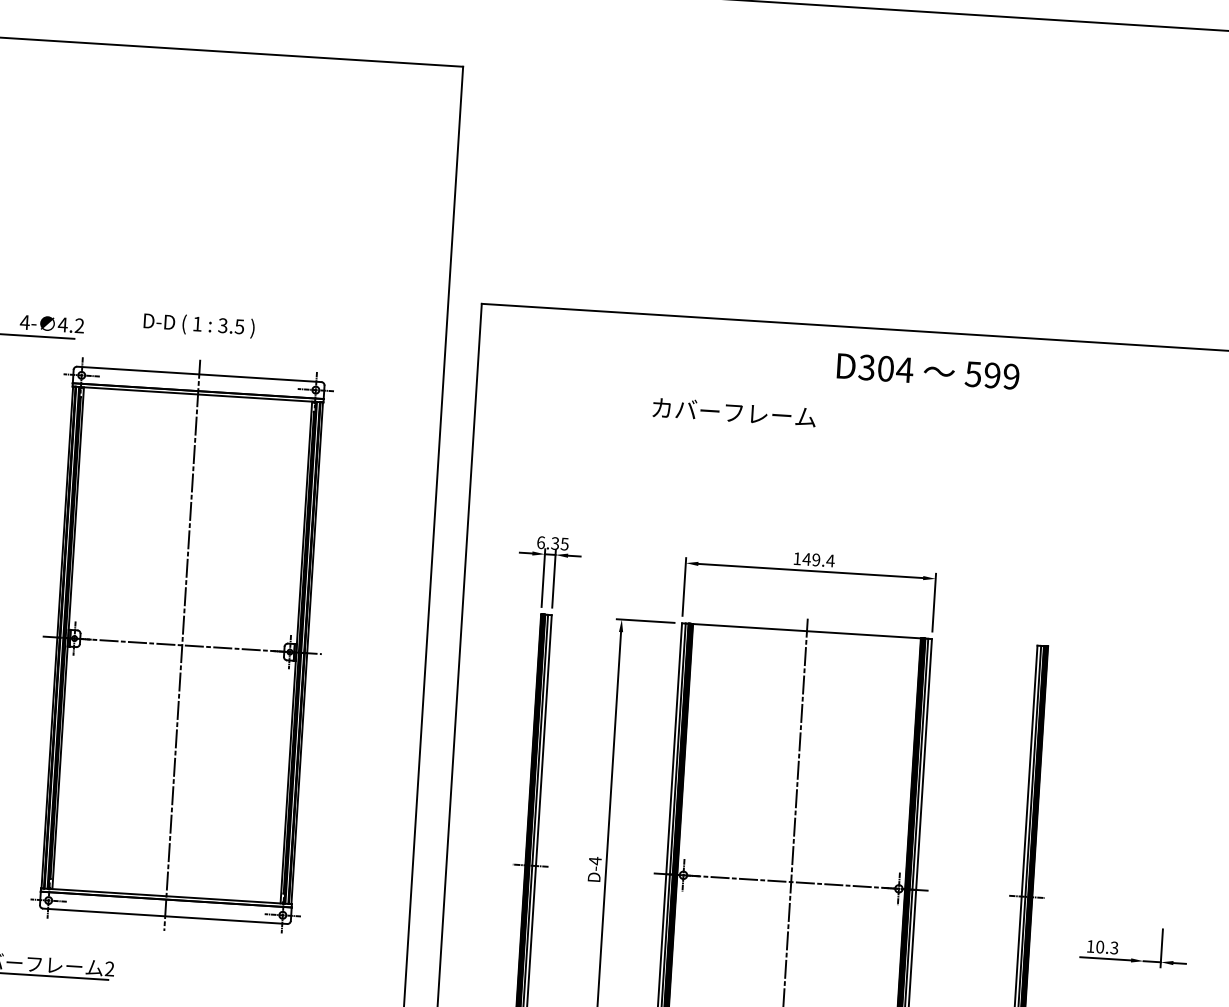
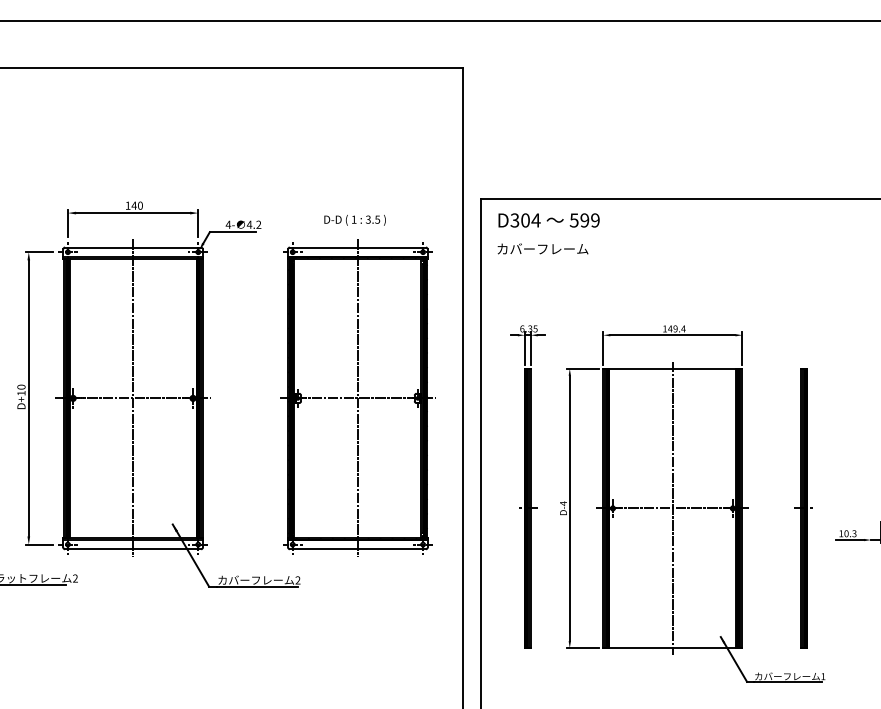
text: (198, 325) -> (354, 220), moved
text: (927, 371) -> (548, 220), moved
text: (733, 411) -> (542, 248), moved
part: (181, 643) -> (357, 397), moved

